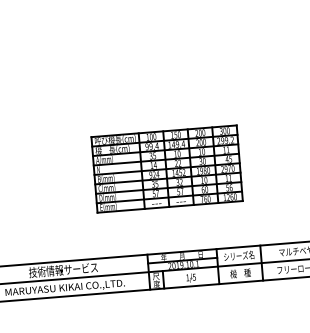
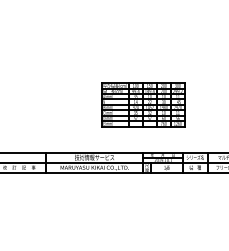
part: (167, 168) -> (143, 104), moved

